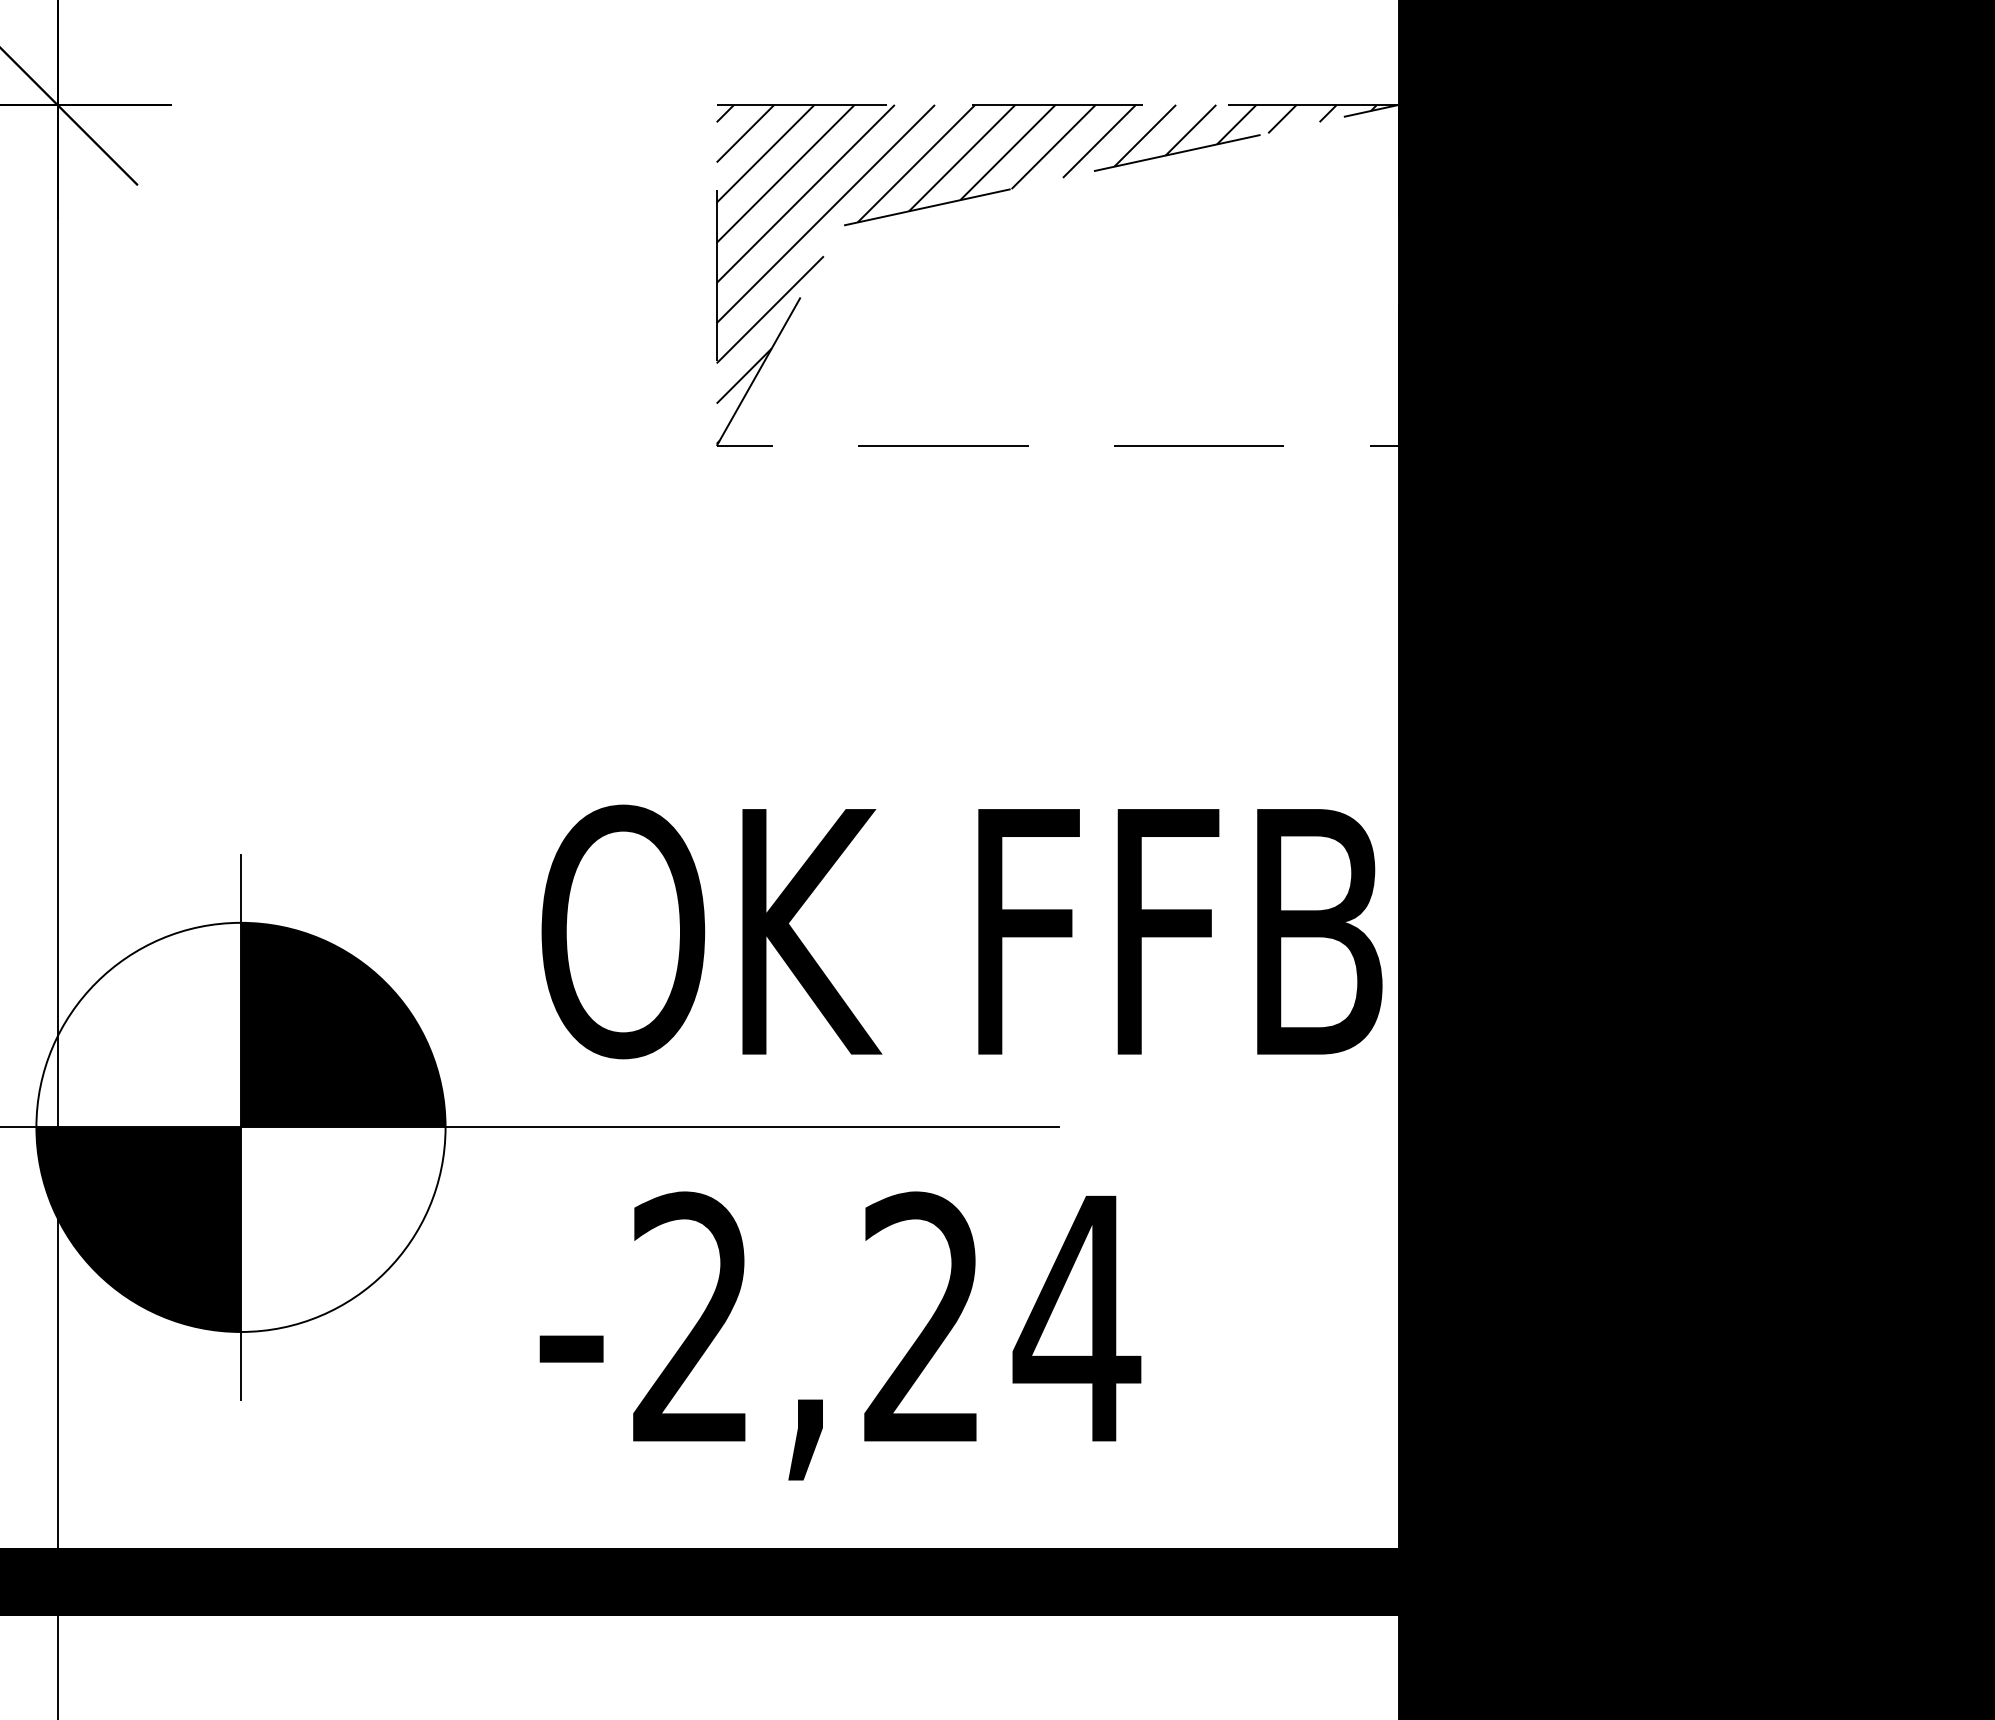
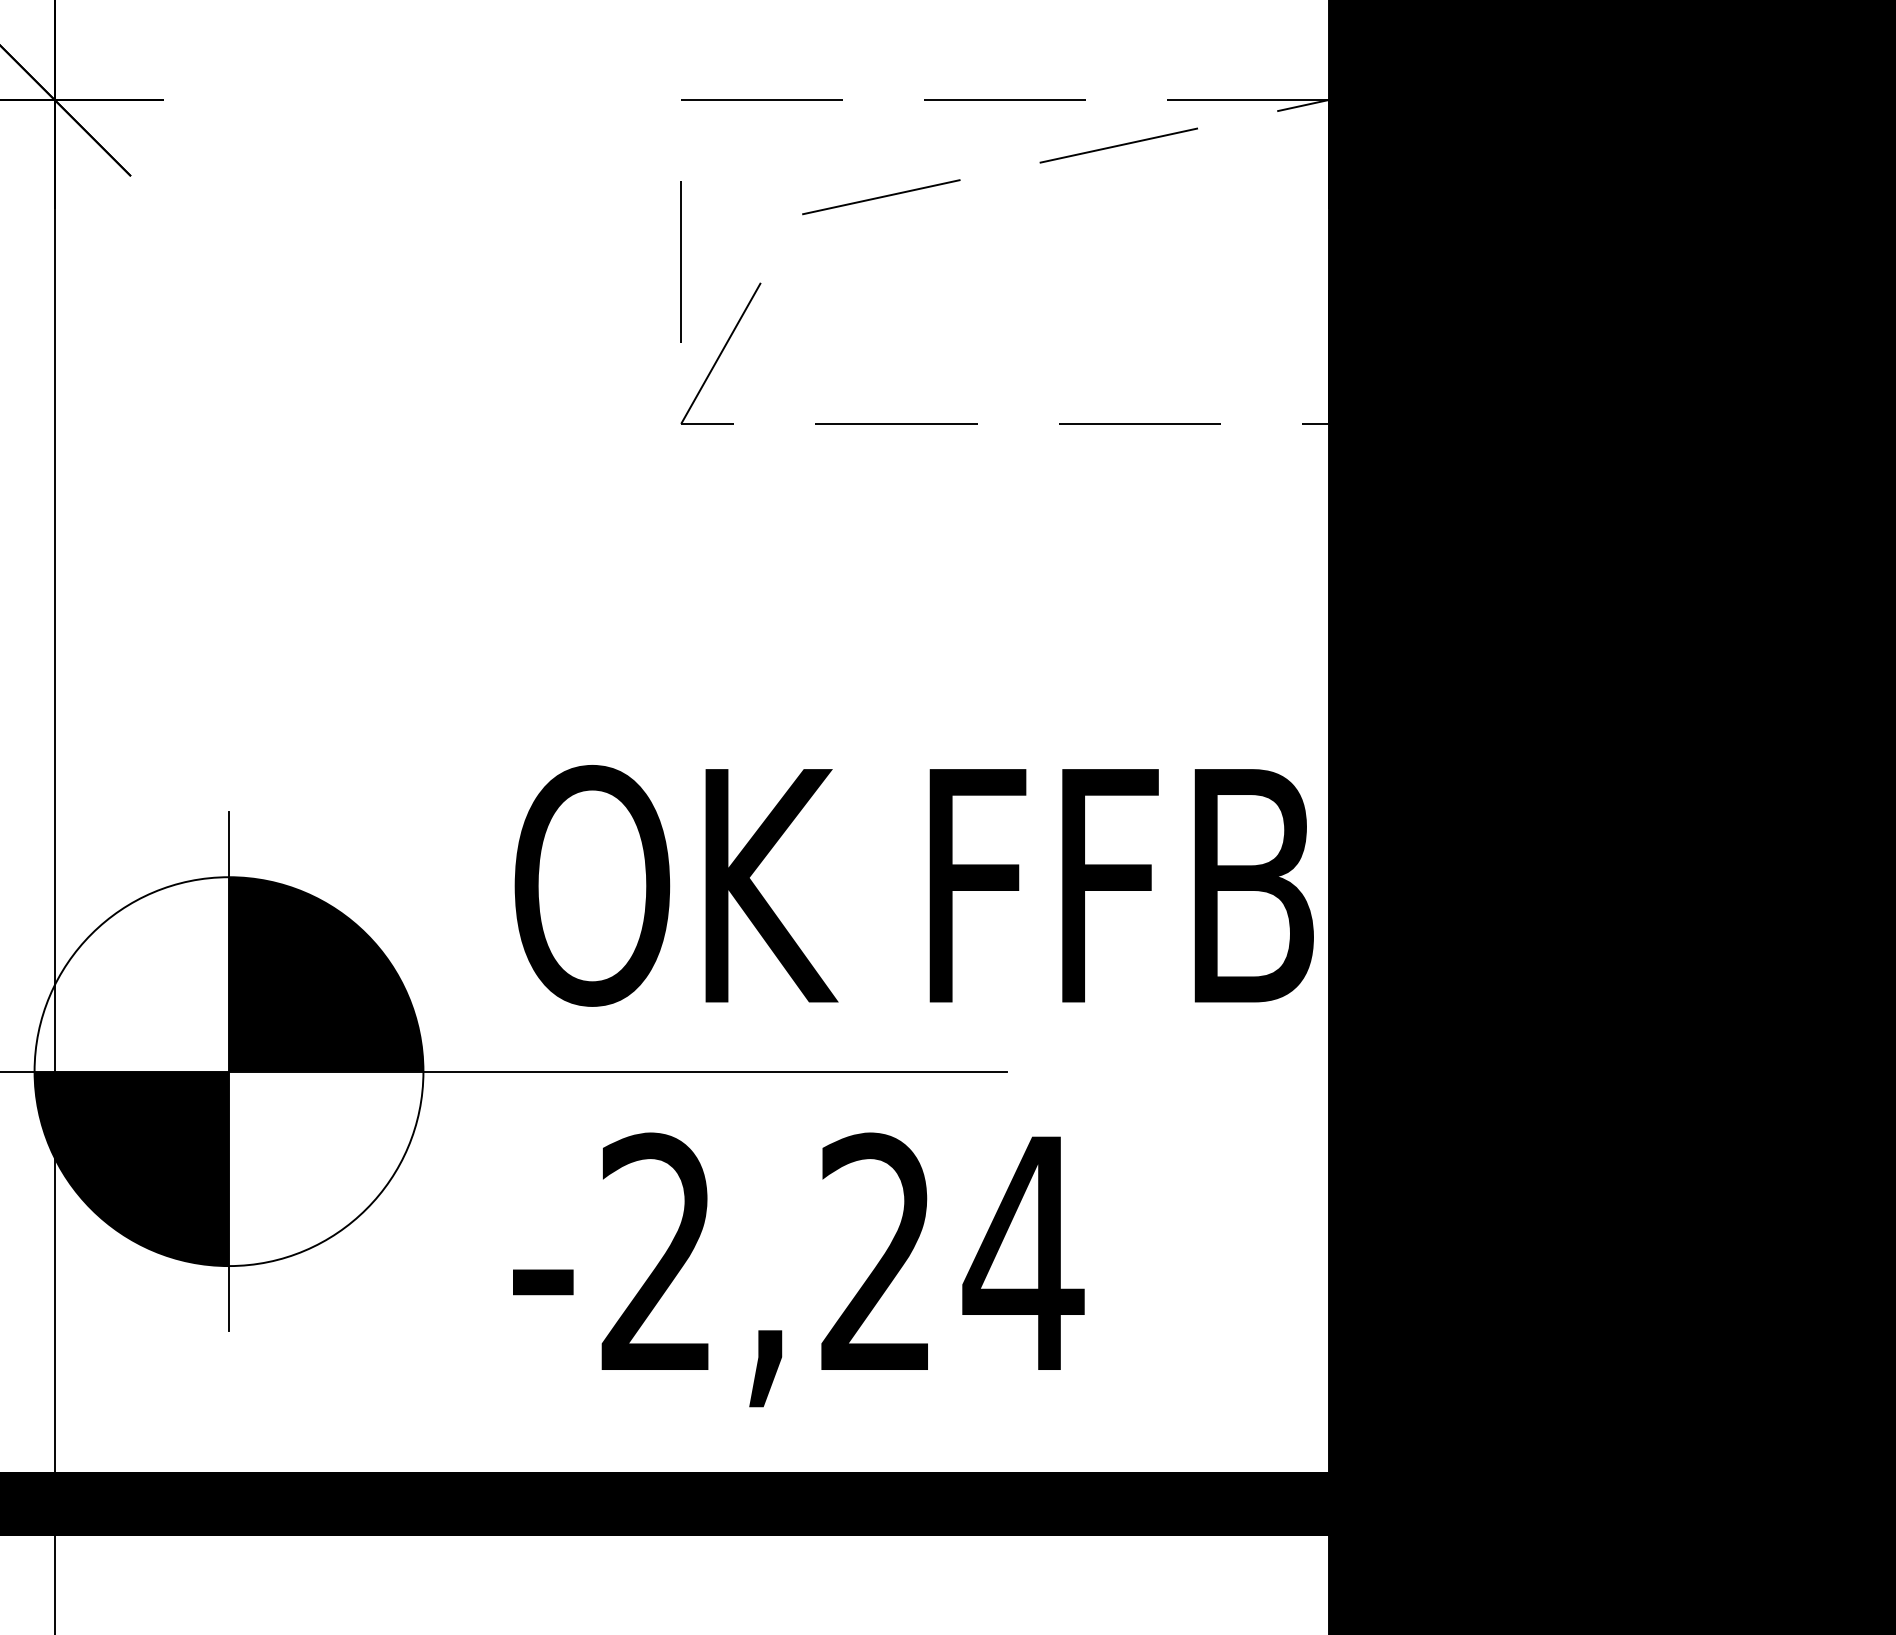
hatch: (1046, 273) -> (994, 260), removed

